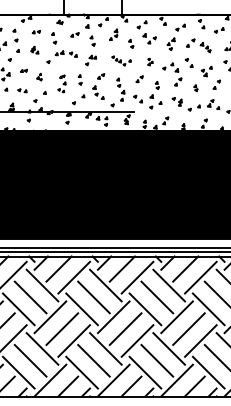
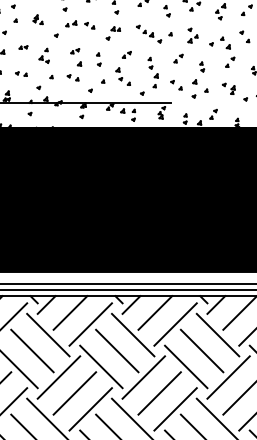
part: (121, 60) -> (154, 33), size x1.43
part: (150, 61) -> (192, 34), size x1.67
part: (39, 76) -> (44, 54), size x1.67
part: (61, 83) -> (73, 64), size x1.43

